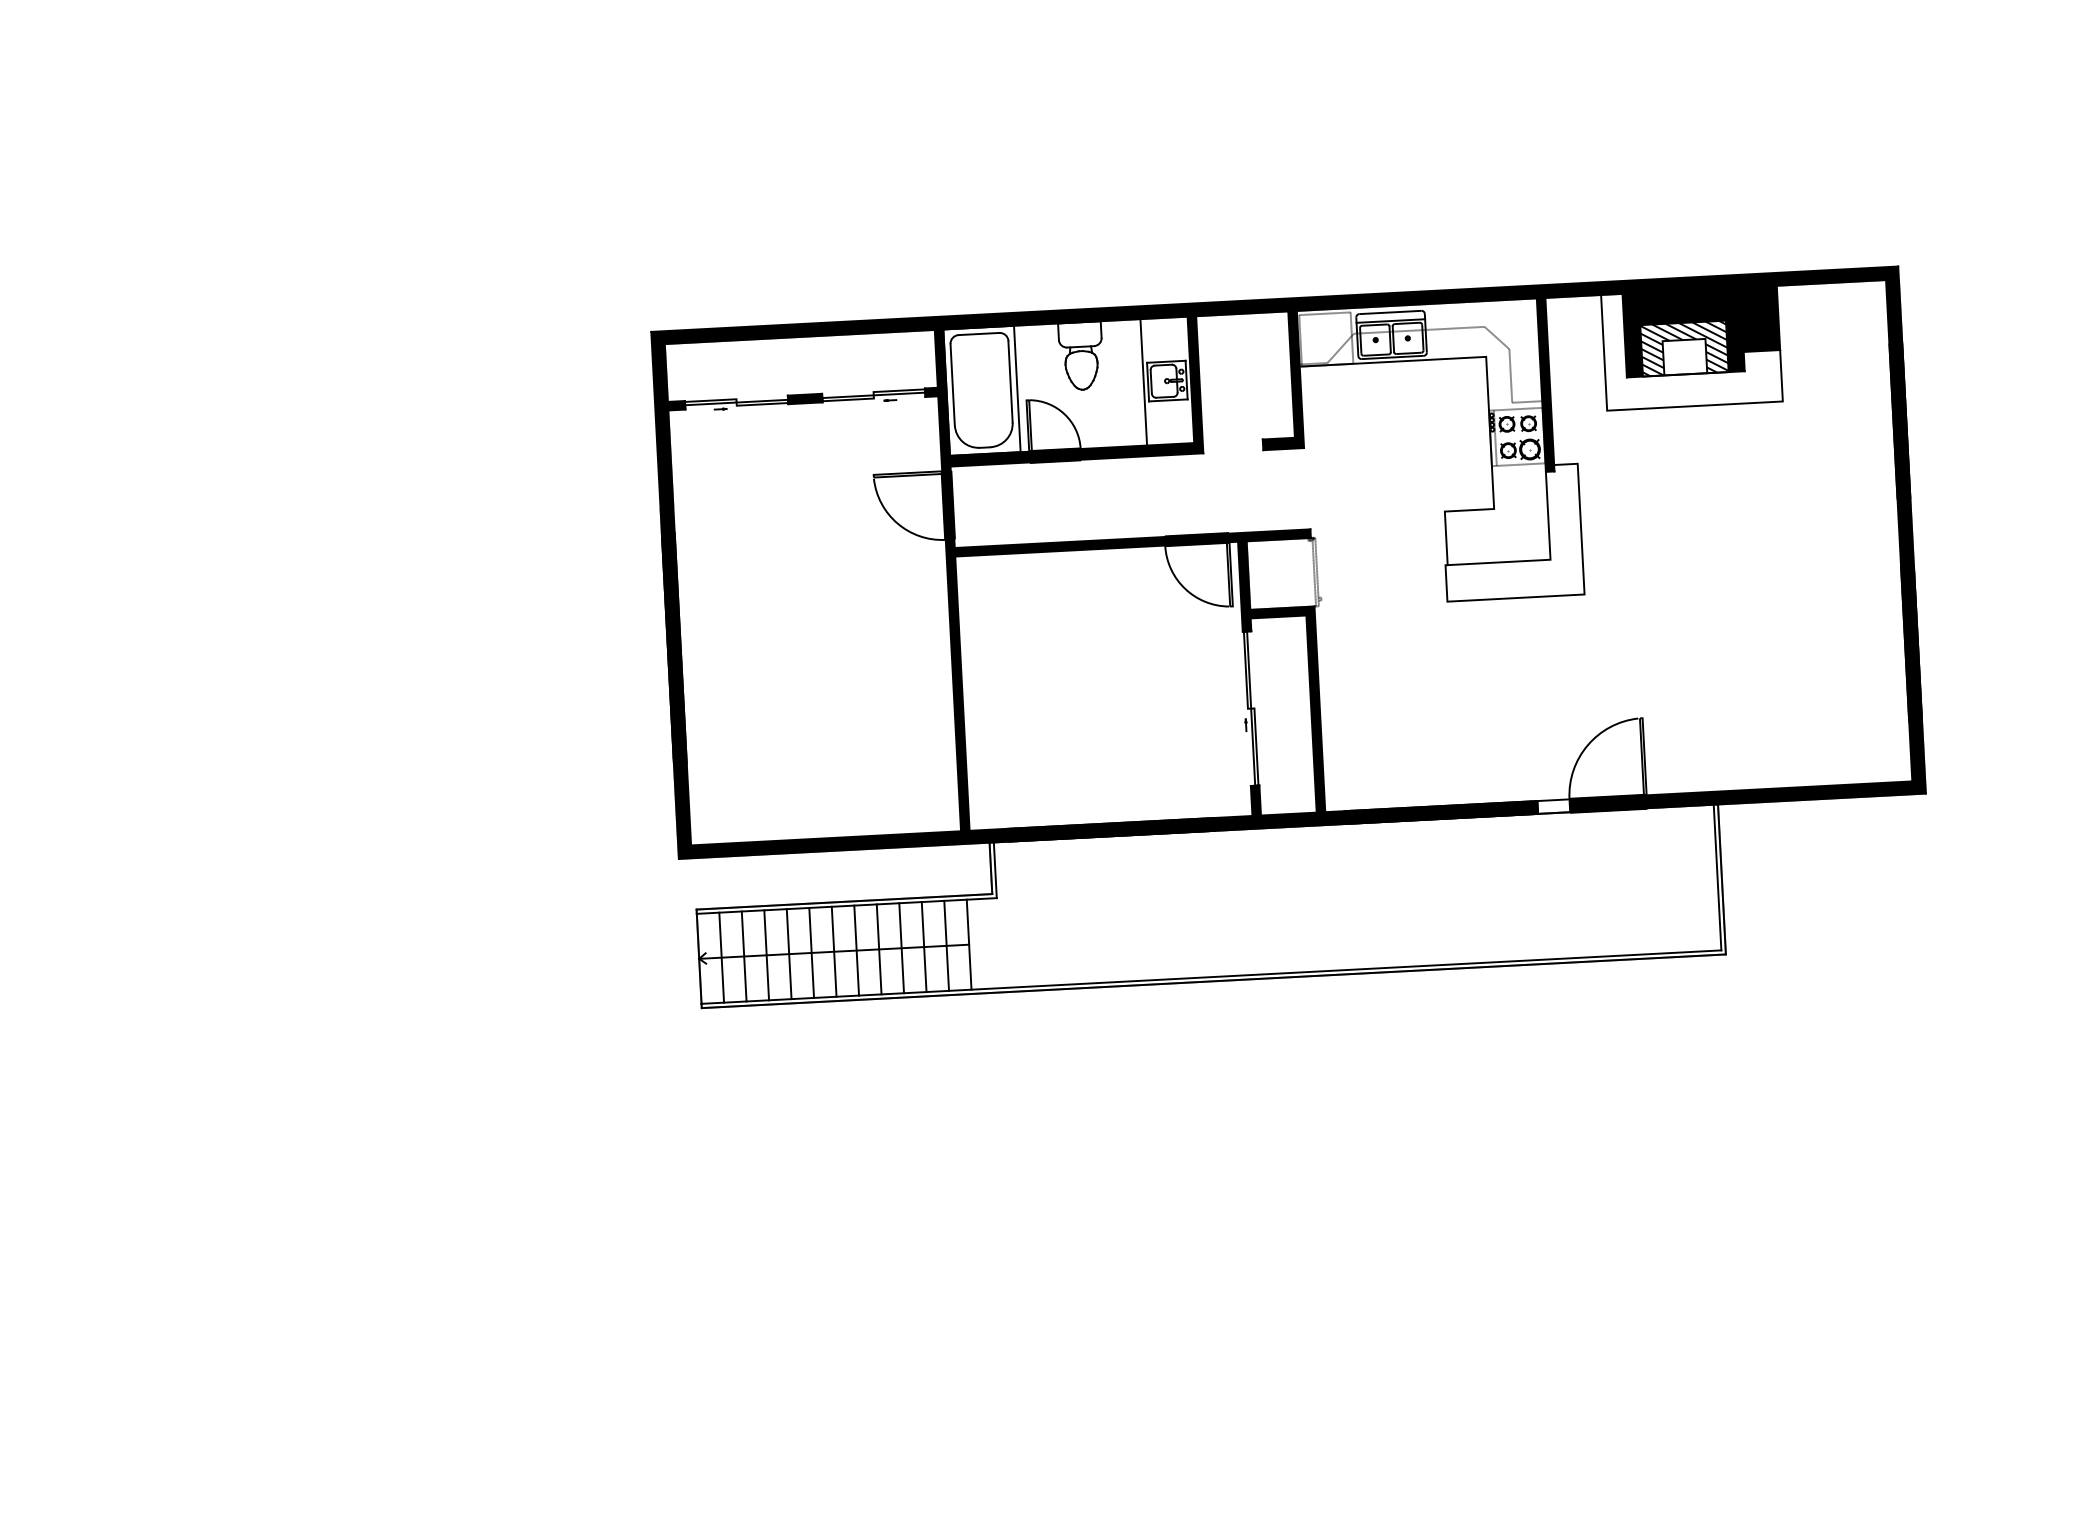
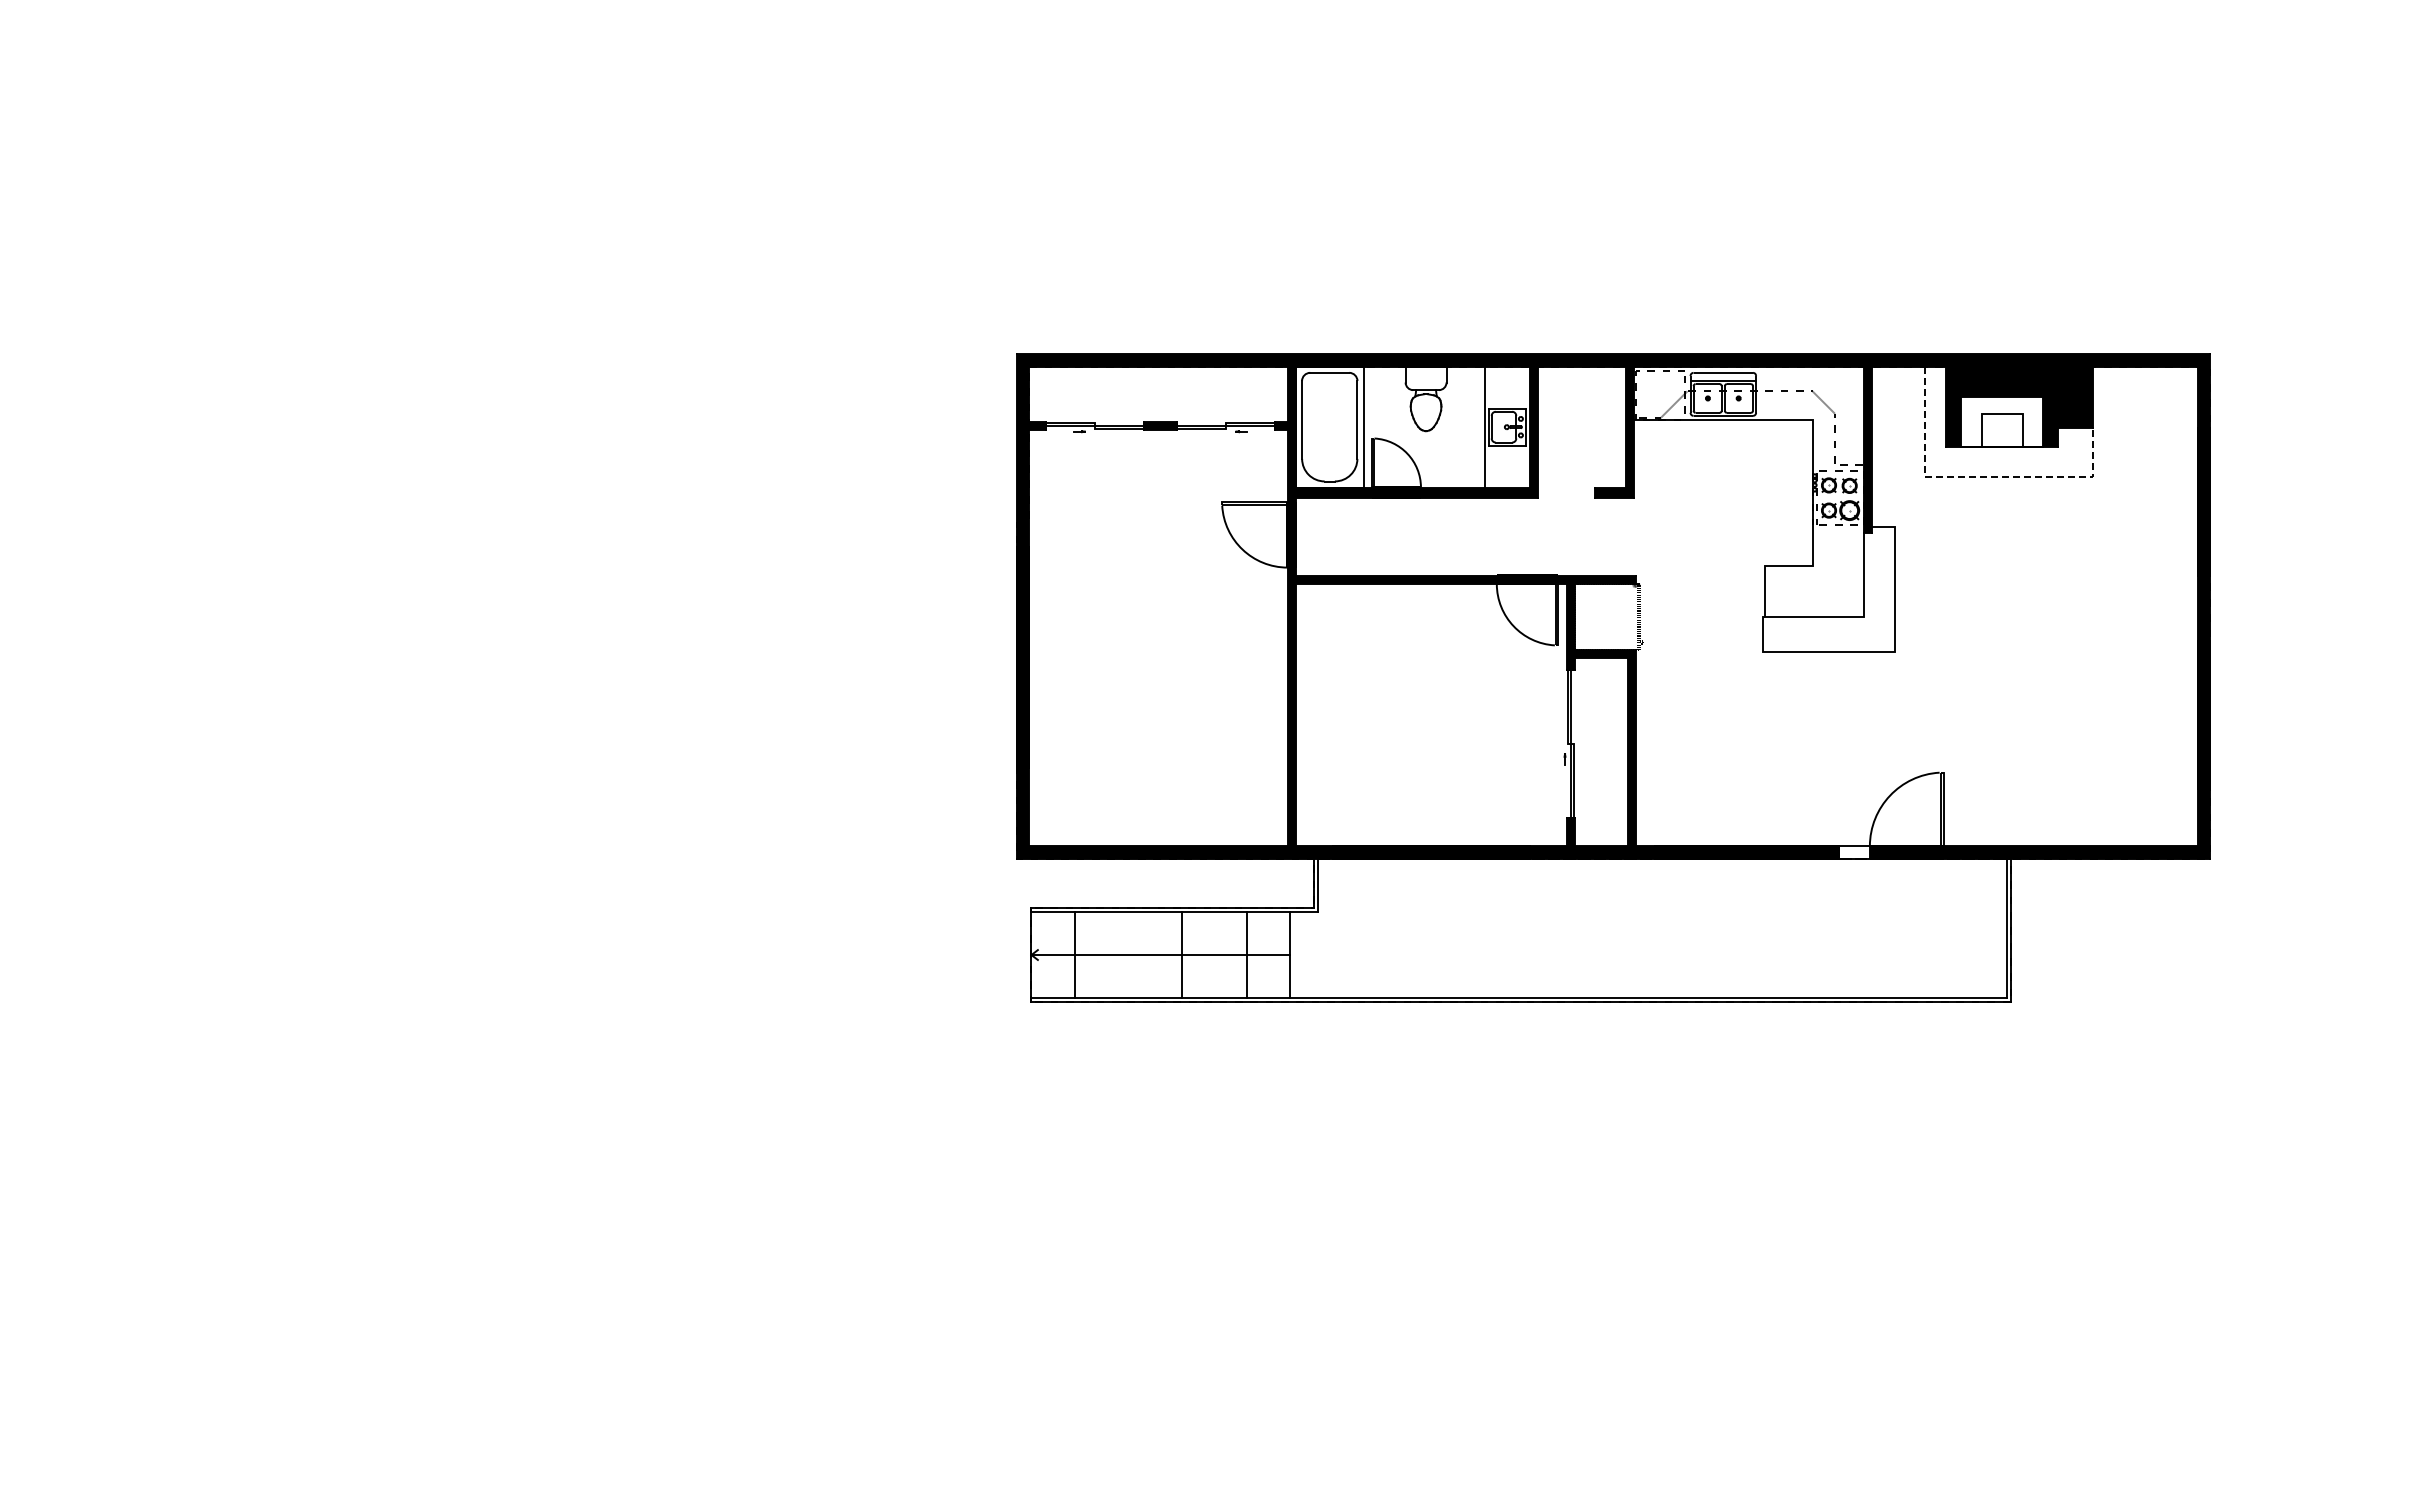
hatch: (1684, 348) -> (2002, 421), removed
line: (1662, 407) -> (1978, 477), solid -> dashed
line: (946, 945) -> (1268, 954), removed
line: (901, 947) -> (1225, 954), removed
line: (878, 948) -> (1203, 954), removed
line: (834, 951) -> (1160, 954), removed
line: (812, 952) -> (1139, 954), removed
line: (789, 953) -> (1117, 954), removed
line: (767, 954) -> (1096, 954), removed
line: (722, 957) -> (1053, 954), removed

